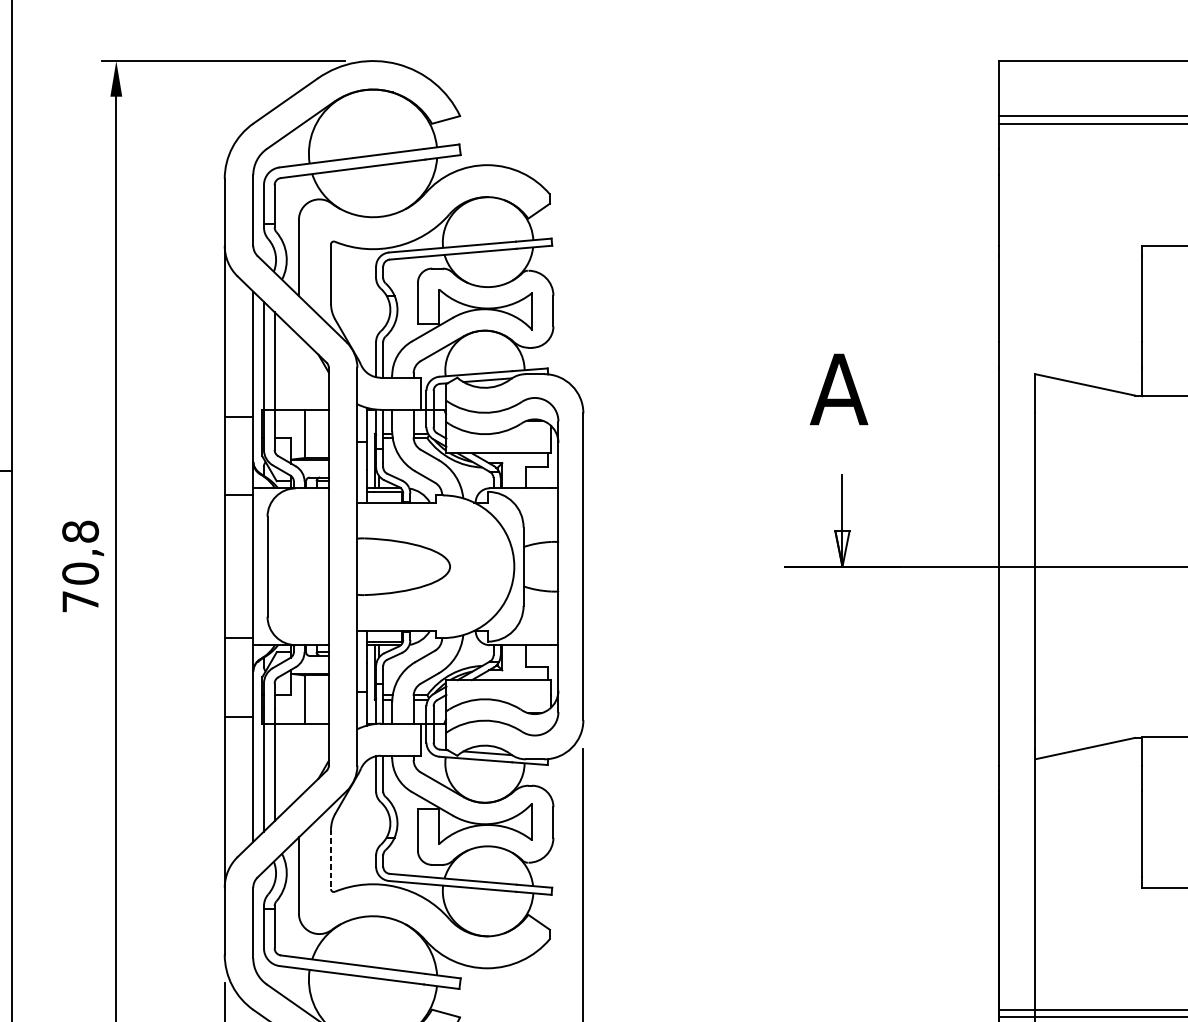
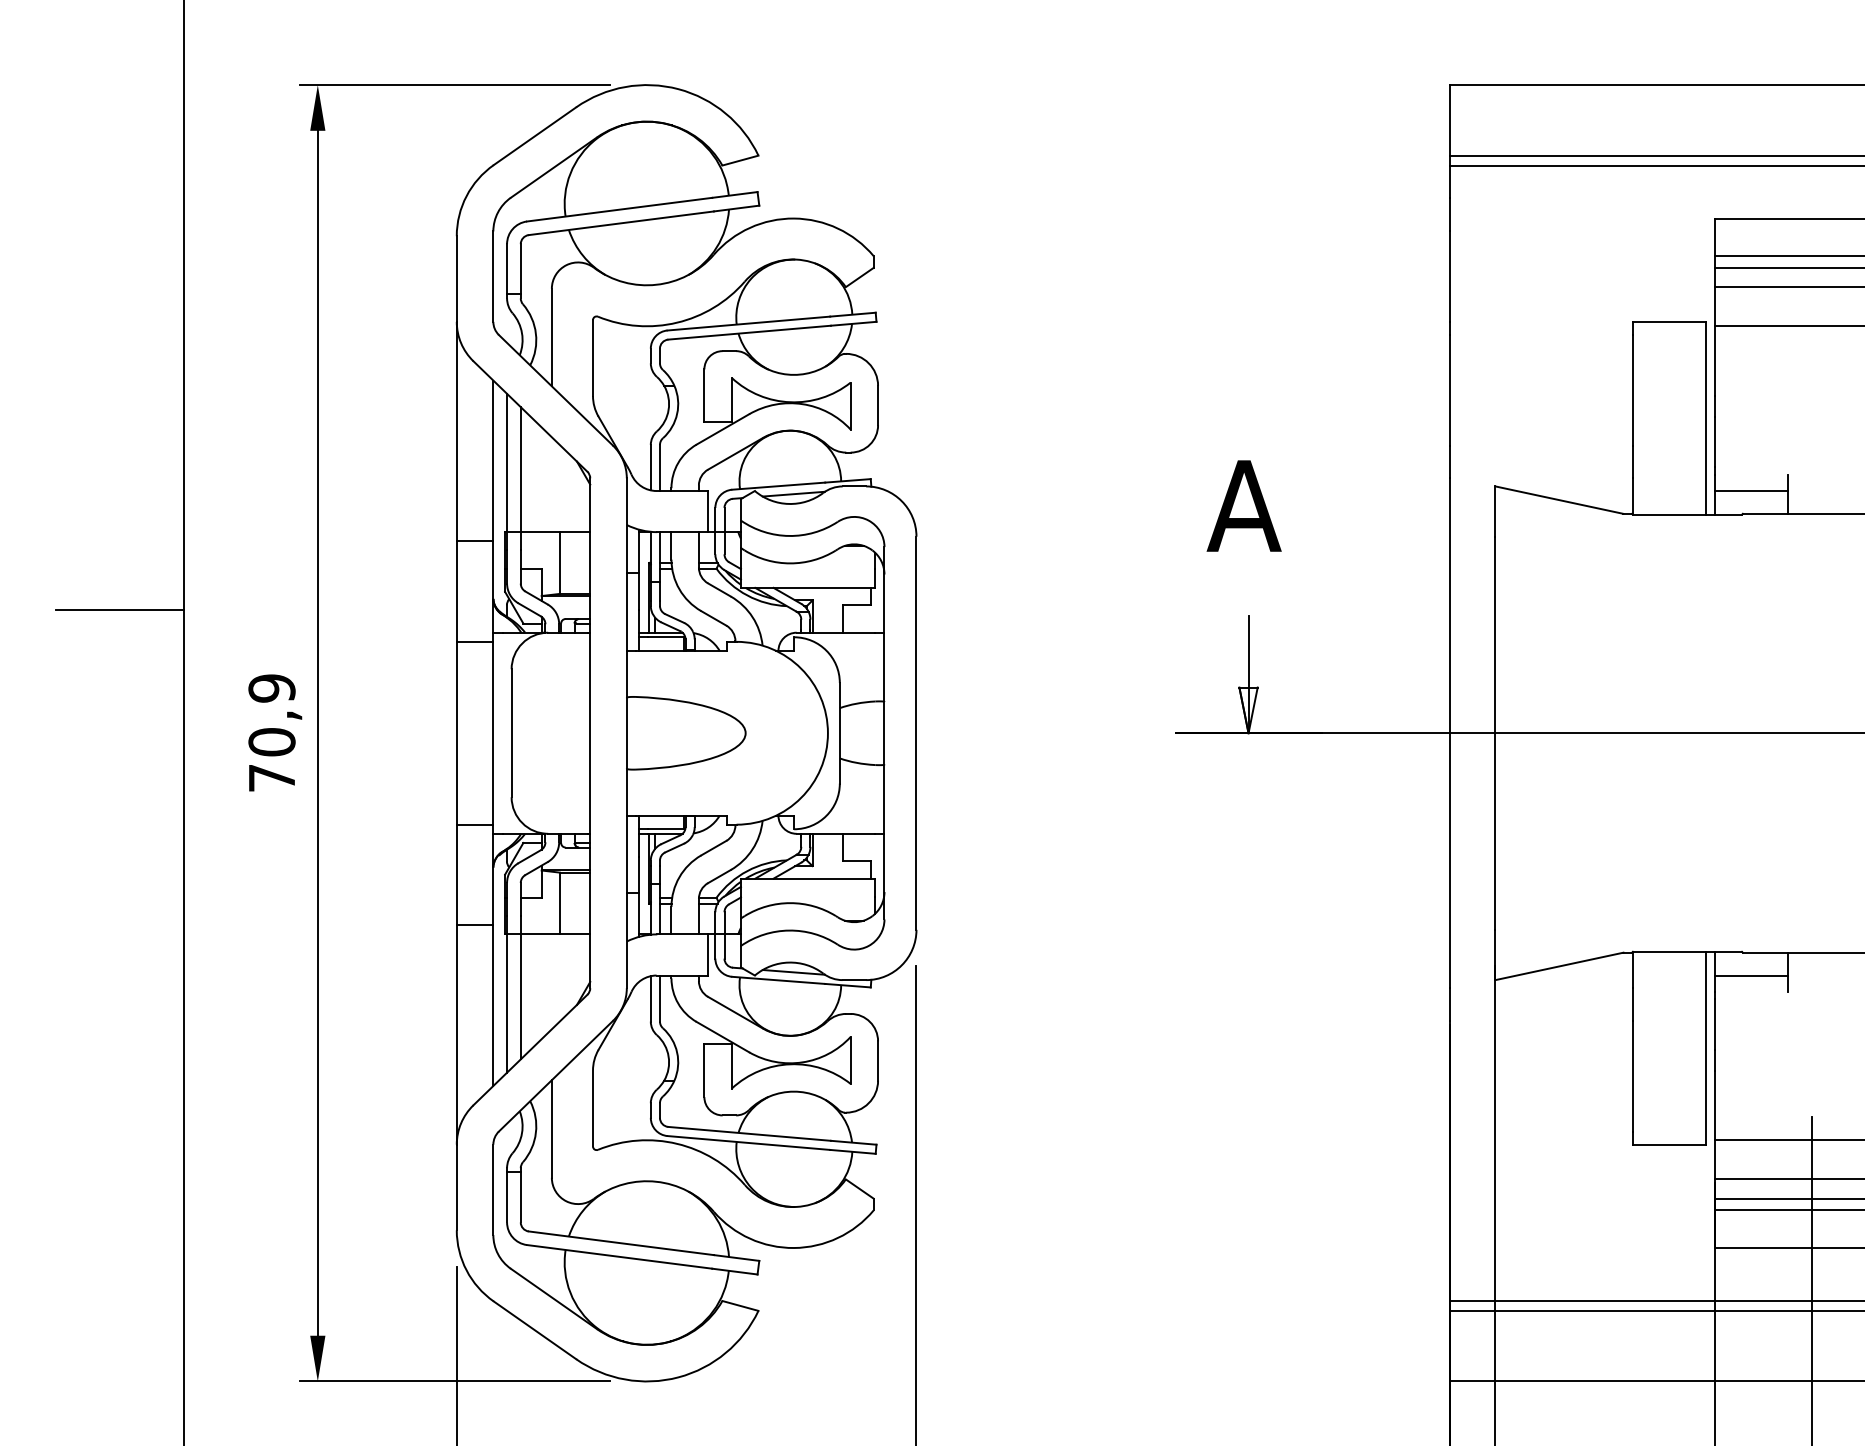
text: (80, 531) -> (271, 688), 70,8 -> 70,9
line: (331, 859) -> (593, 1108), dashed -> solid

